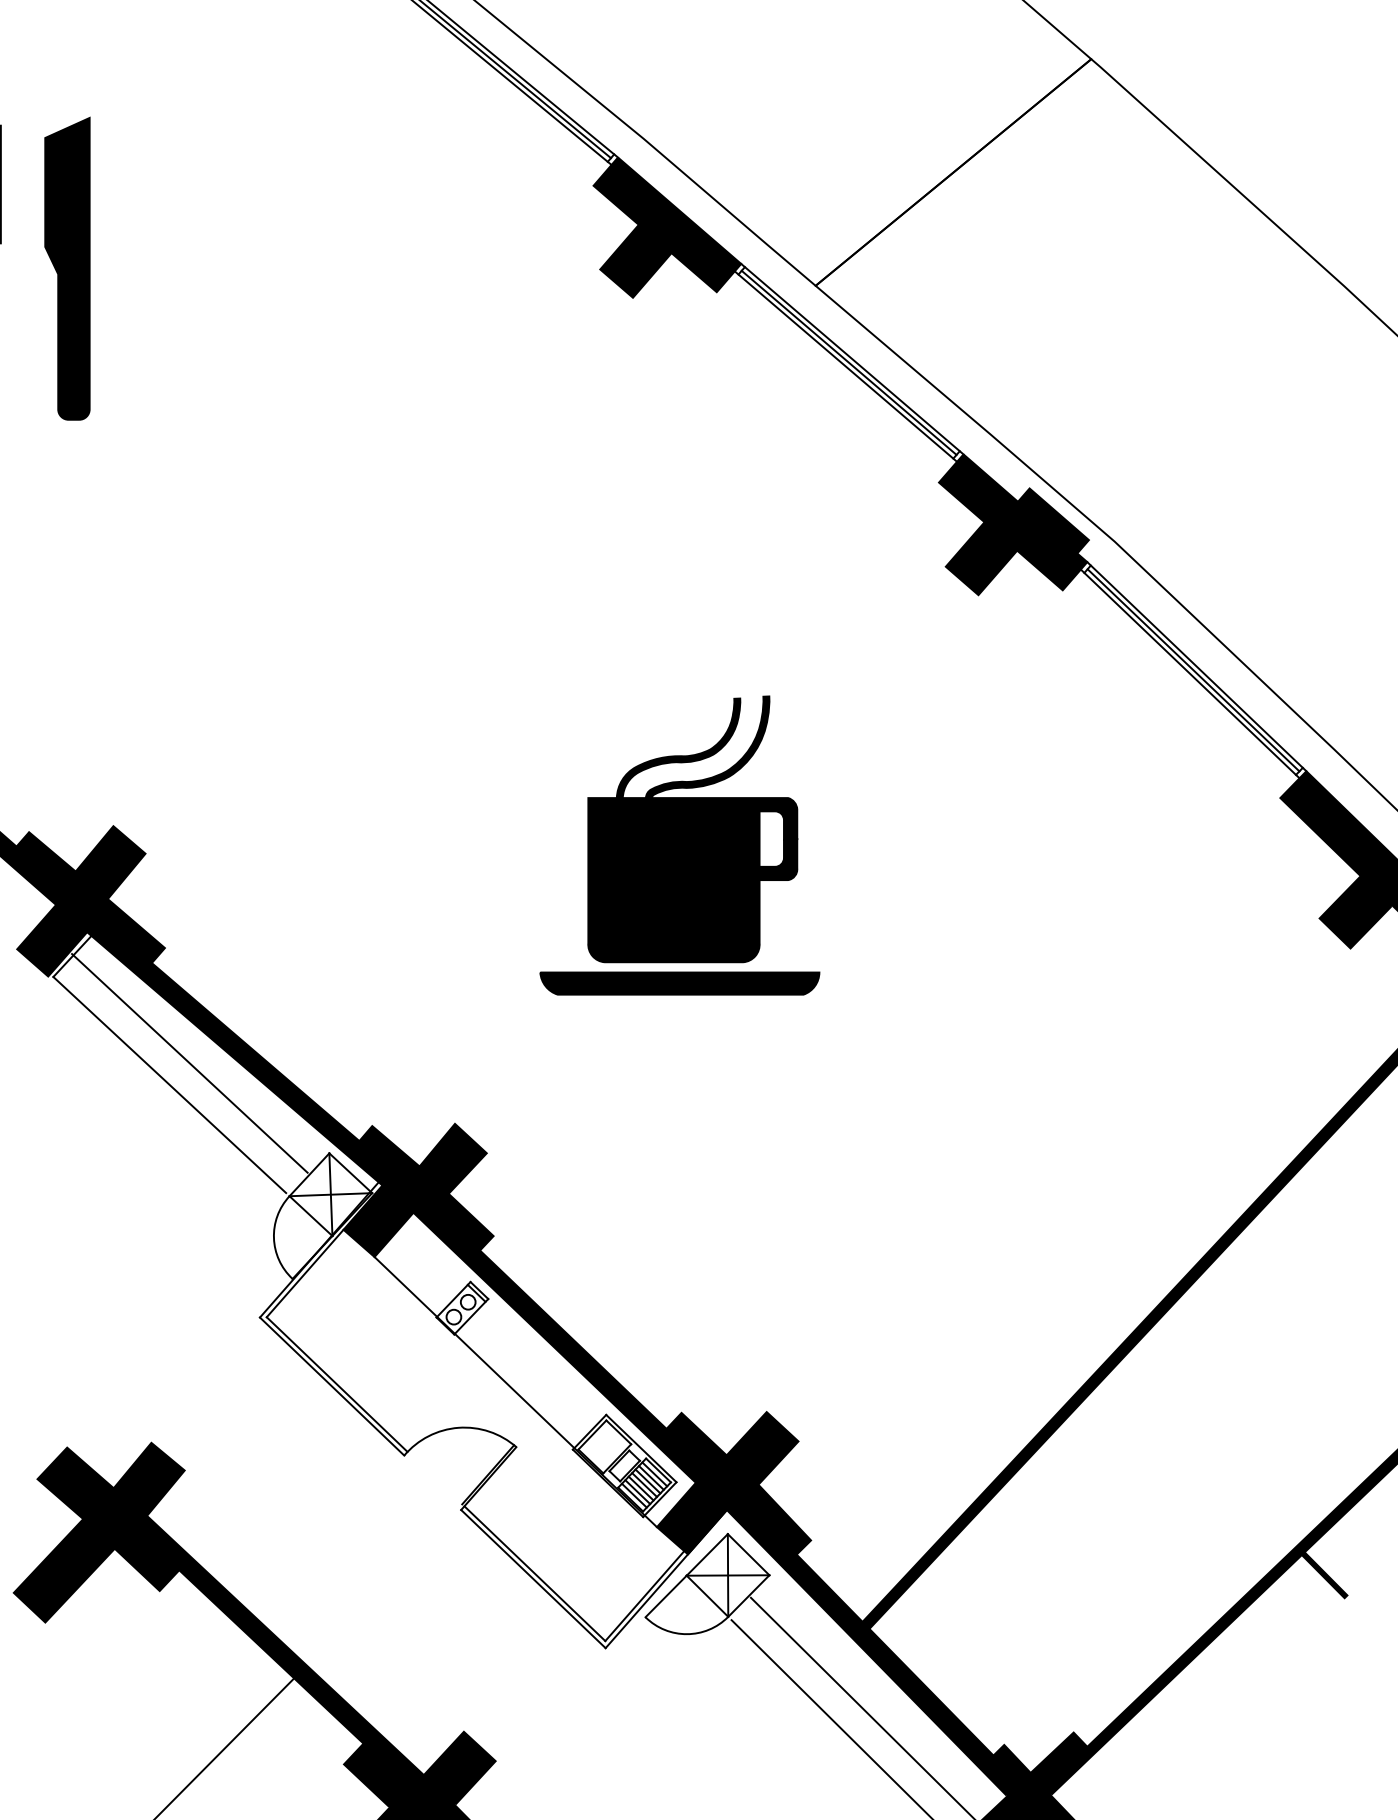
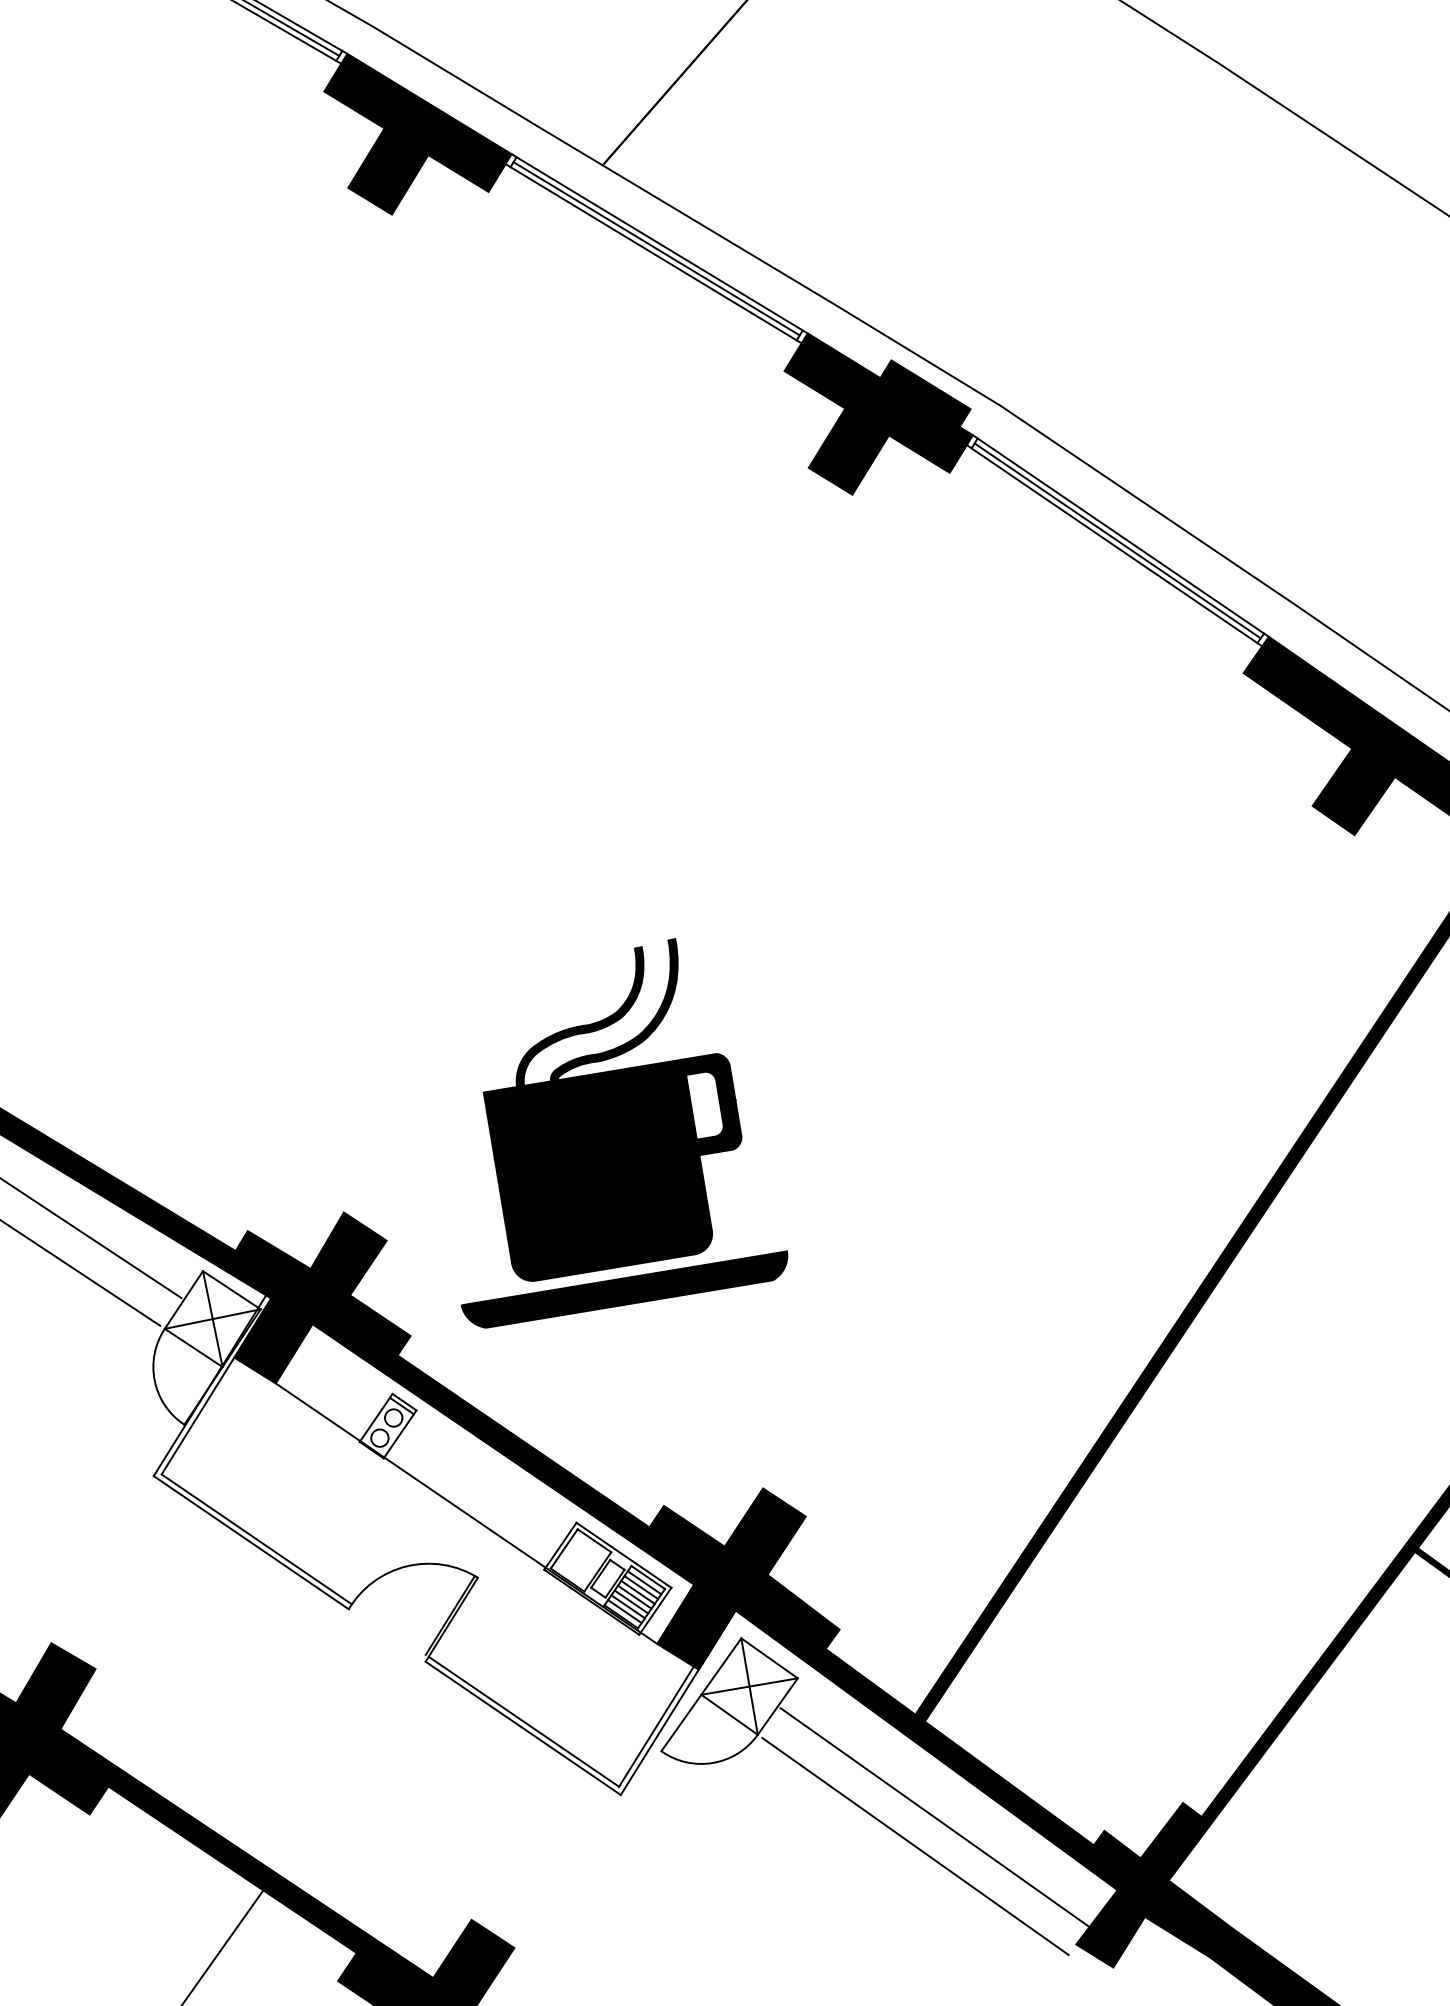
part: (679, 845) -> (599, 1130), moved

